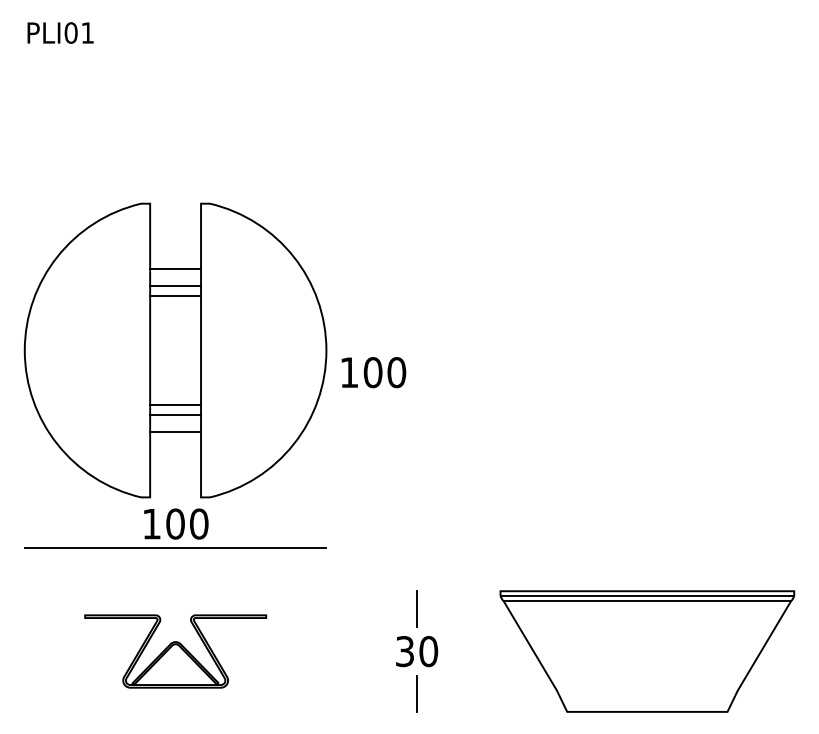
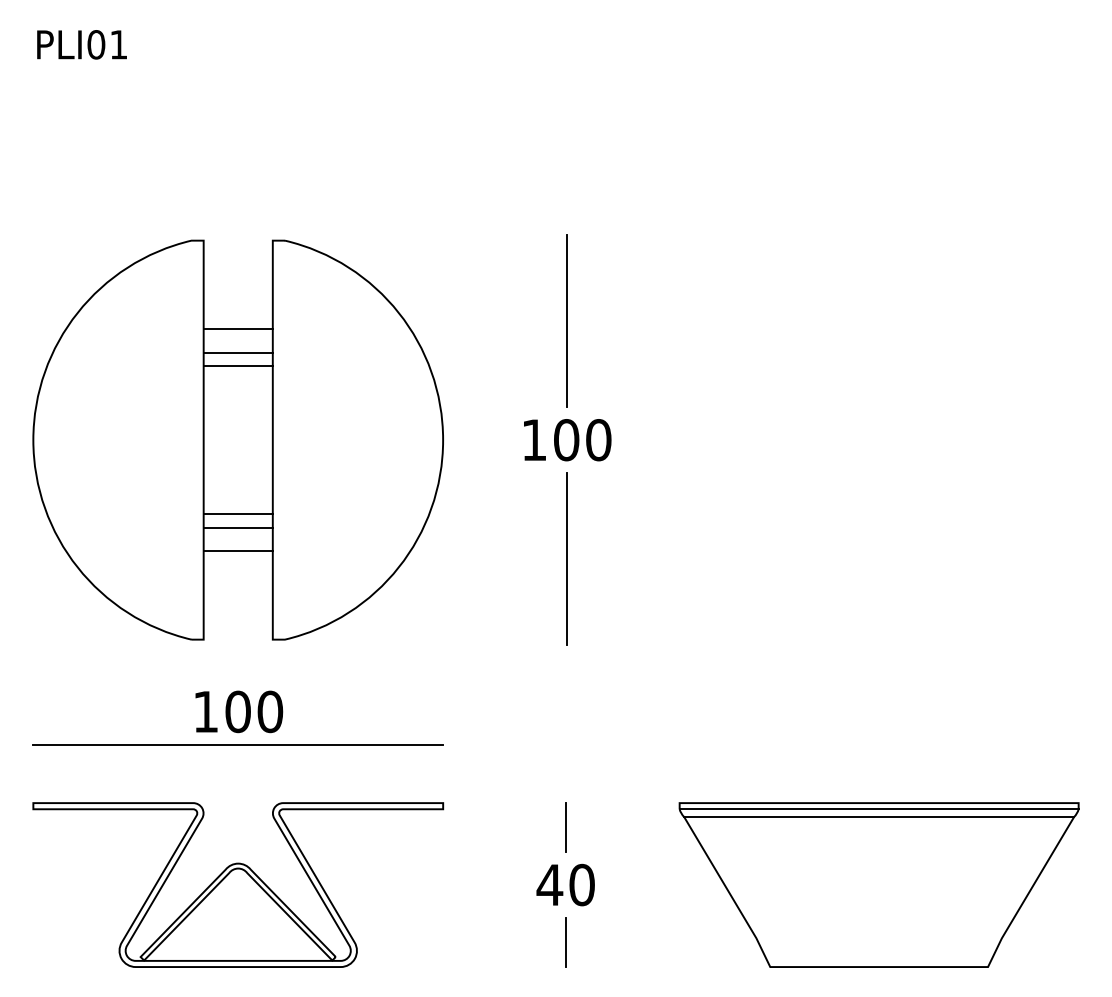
line: (417, 236) -> (566, 321), added
part: (175, 350) -> (237, 439), moved
text: (373, 372) -> (567, 440), moved
line: (417, 411) -> (566, 558), added
part: (175, 651) -> (238, 884), size x1.67
text: (404, 651) -> (549, 884), 30 -> 40

